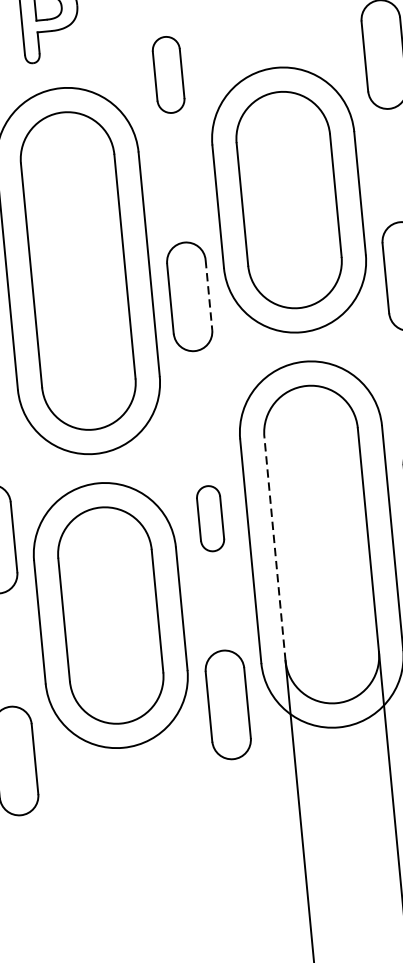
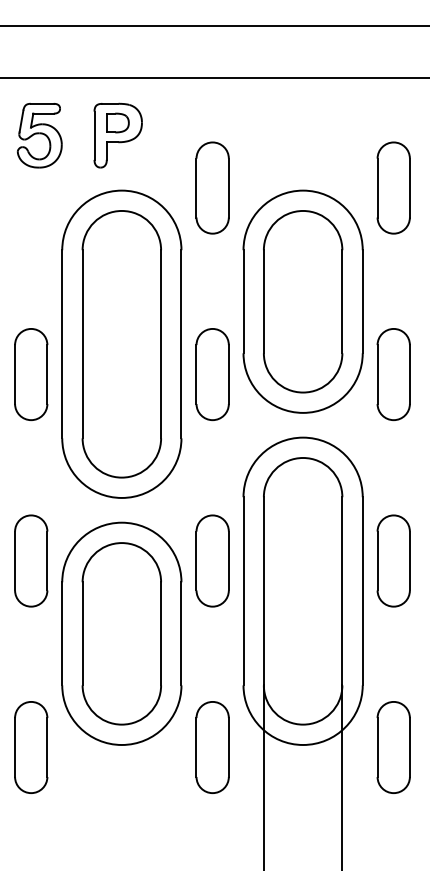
part: (168, 74) -> (212, 187), size x1.43
line: (208, 296) -> (228, 375), dashed -> solid
part: (210, 518) -> (212, 560), size x1.67
line: (274, 548) -> (263, 590), dashed -> solid
part: (228, 704) -> (212, 747), moved

